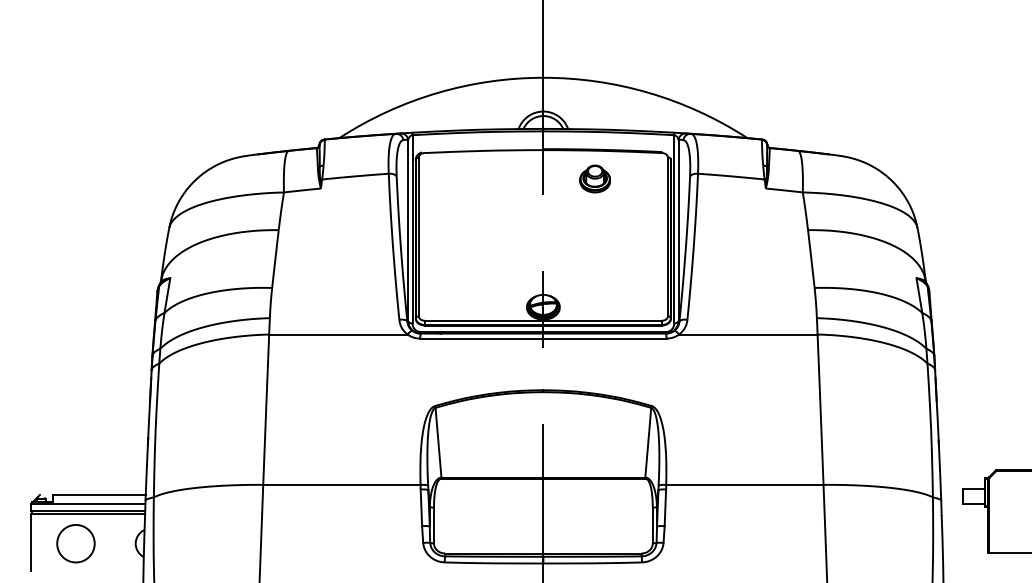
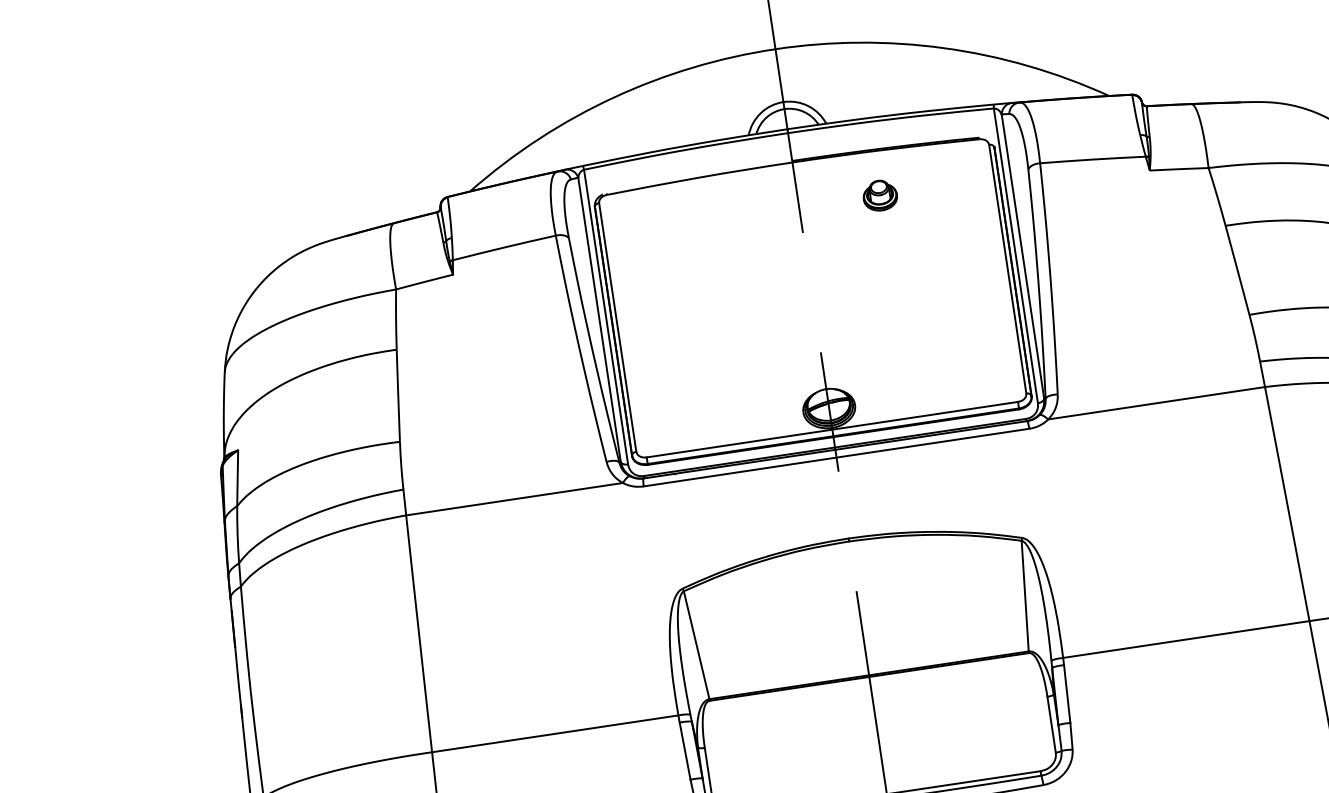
part: (594, 178) -> (879, 194), size x0.7

